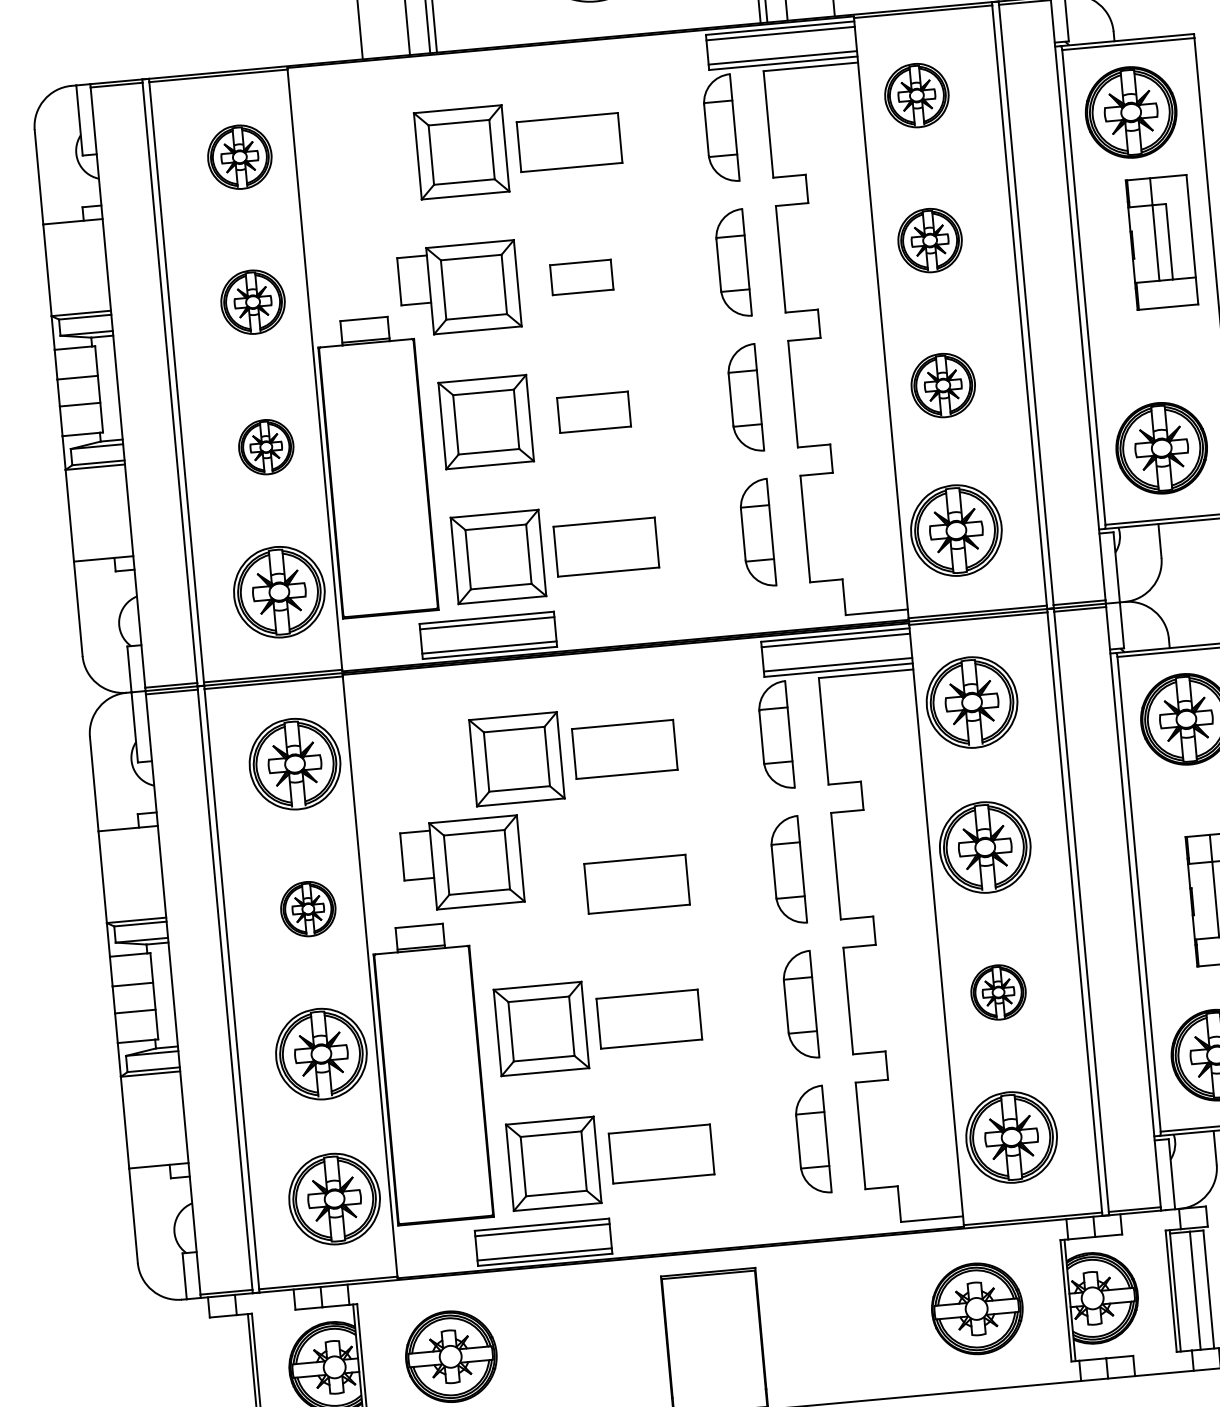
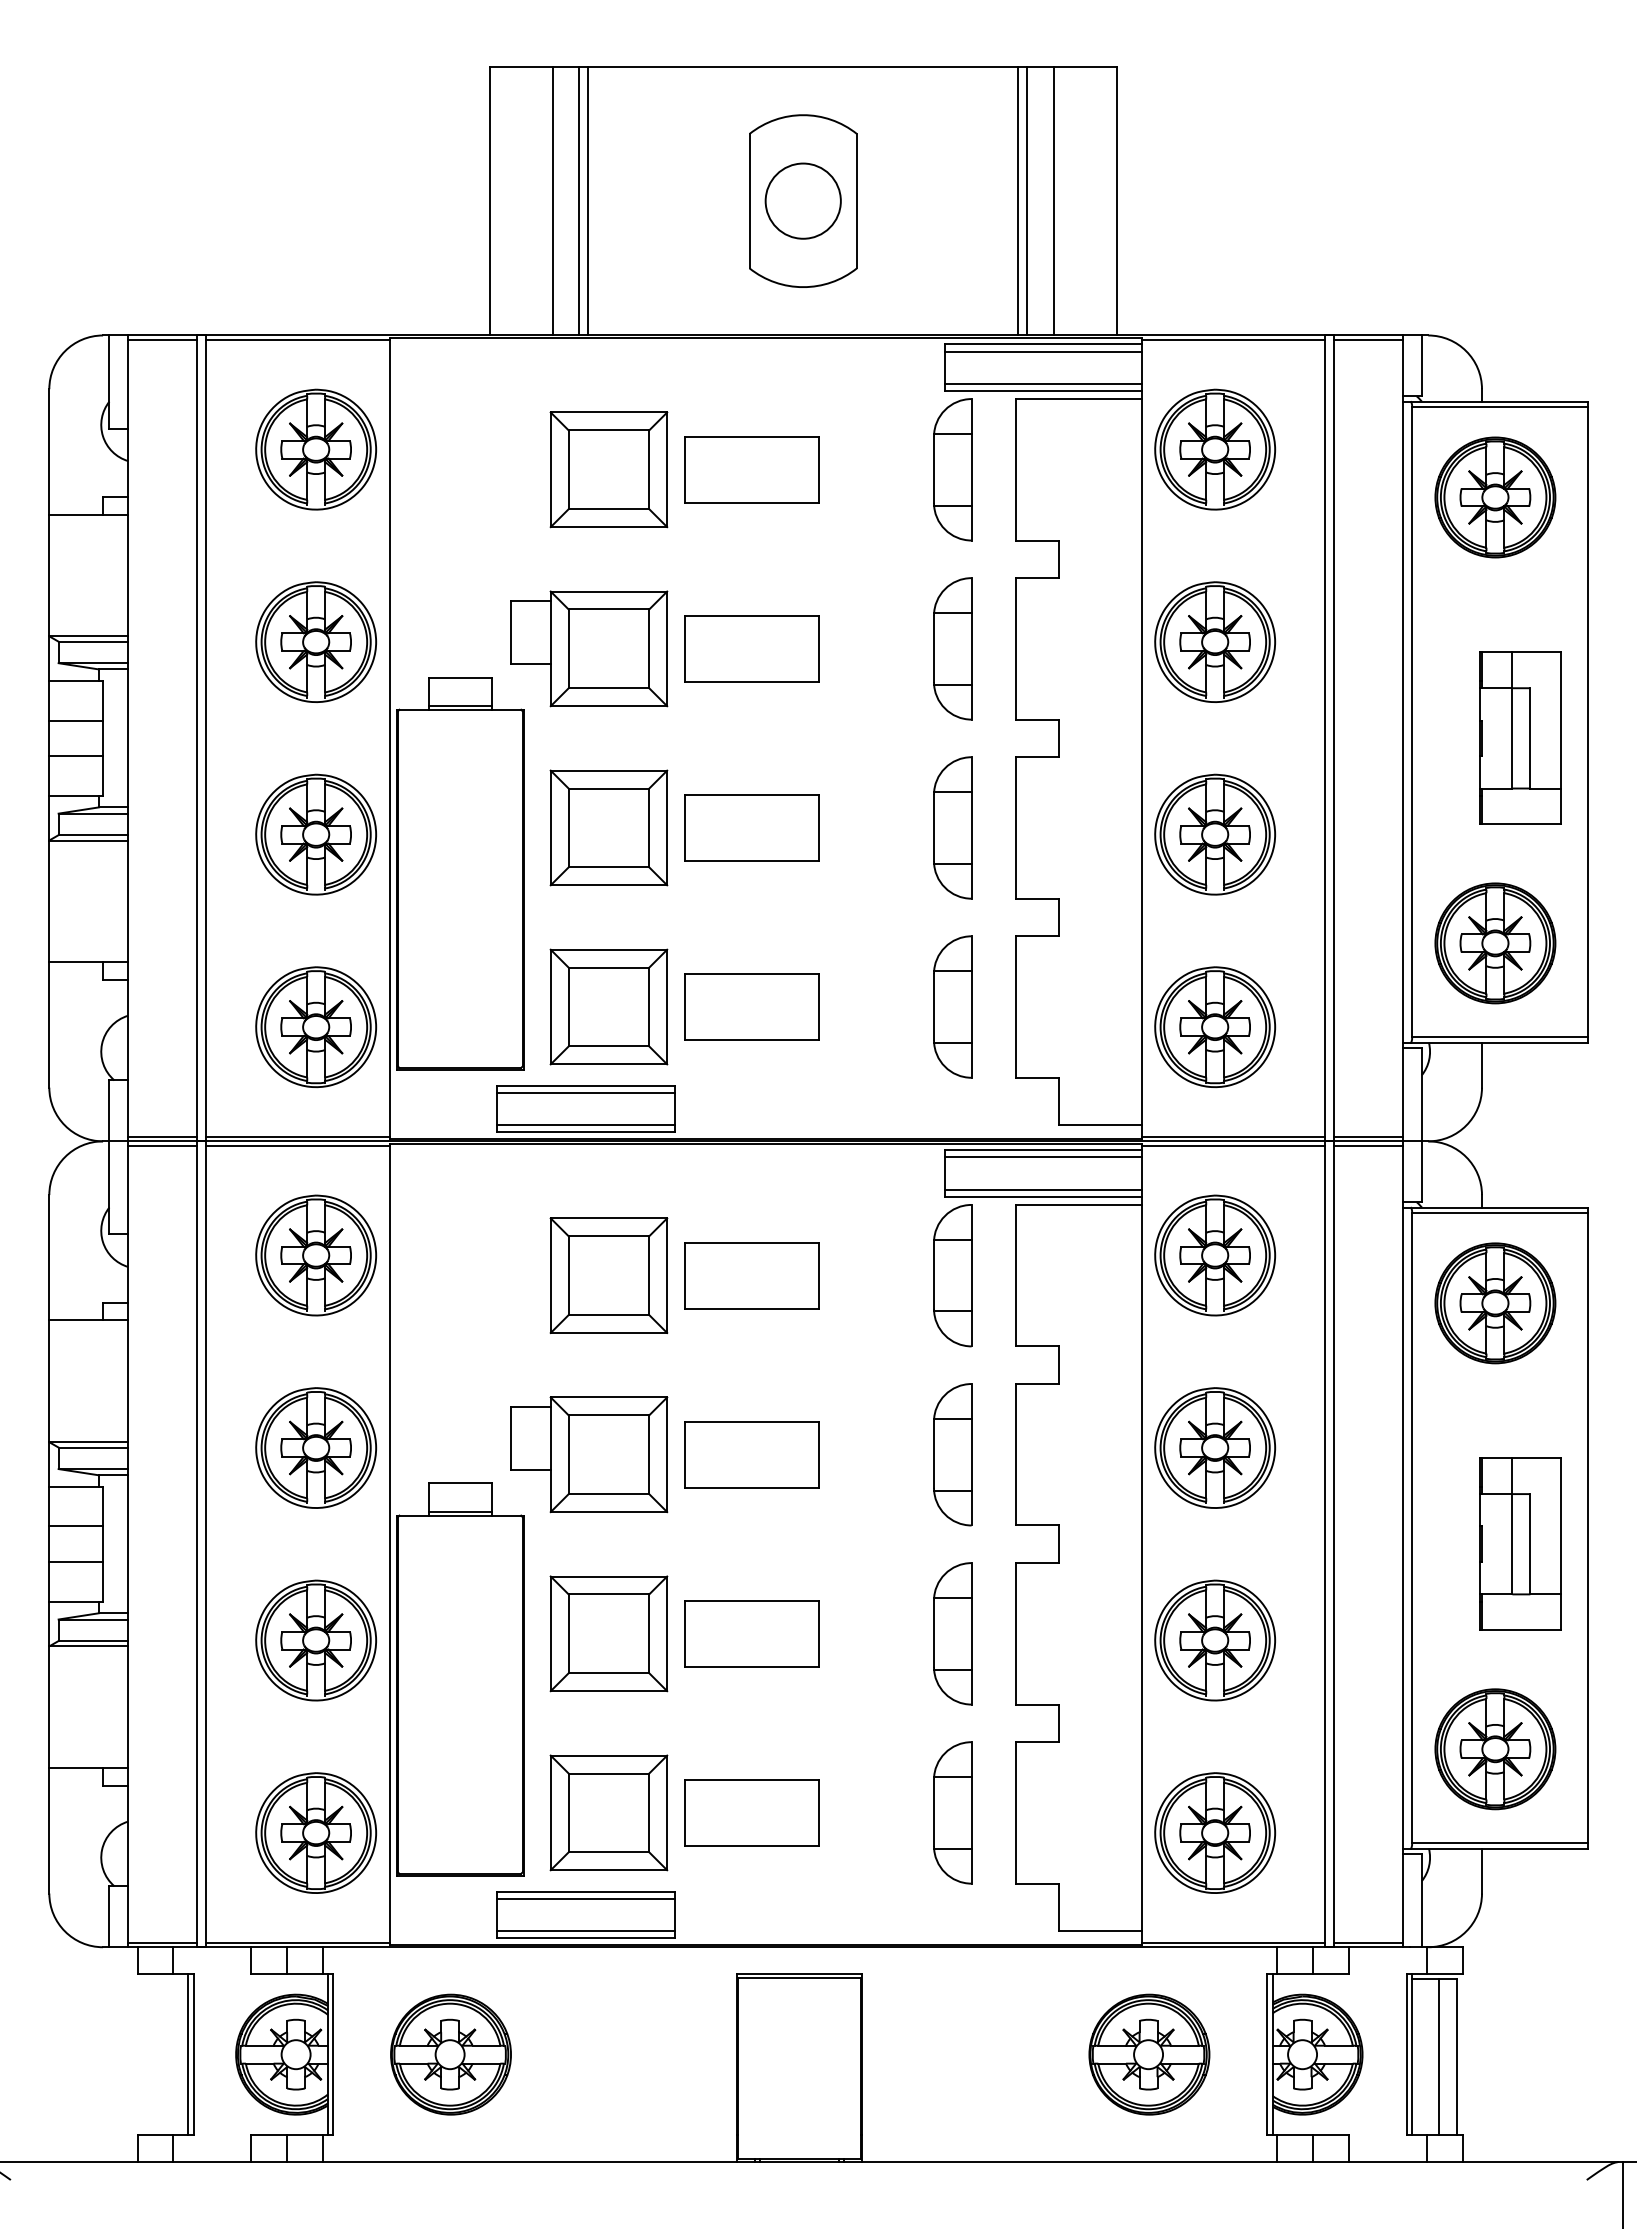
part: (917, 95) -> (1215, 449), size x1.43
part: (240, 157) -> (316, 449), size x1.43
part: (930, 240) -> (1215, 641), size x1.43
part: (1161, 241) -> (1520, 737), moved
part: (581, 277) -> (751, 648), size x1.67
part: (253, 301) -> (316, 641), size x1.43
part: (943, 385) -> (1215, 834), size x1.43
part: (593, 411) -> (751, 827), size x1.43
part: (266, 447) -> (316, 834), size x1.67
part: (462, 863) -> (589, 1454), moved
part: (308, 908) -> (316, 1447), size x1.67
part: (998, 992) -> (1215, 1640), size x1.67

